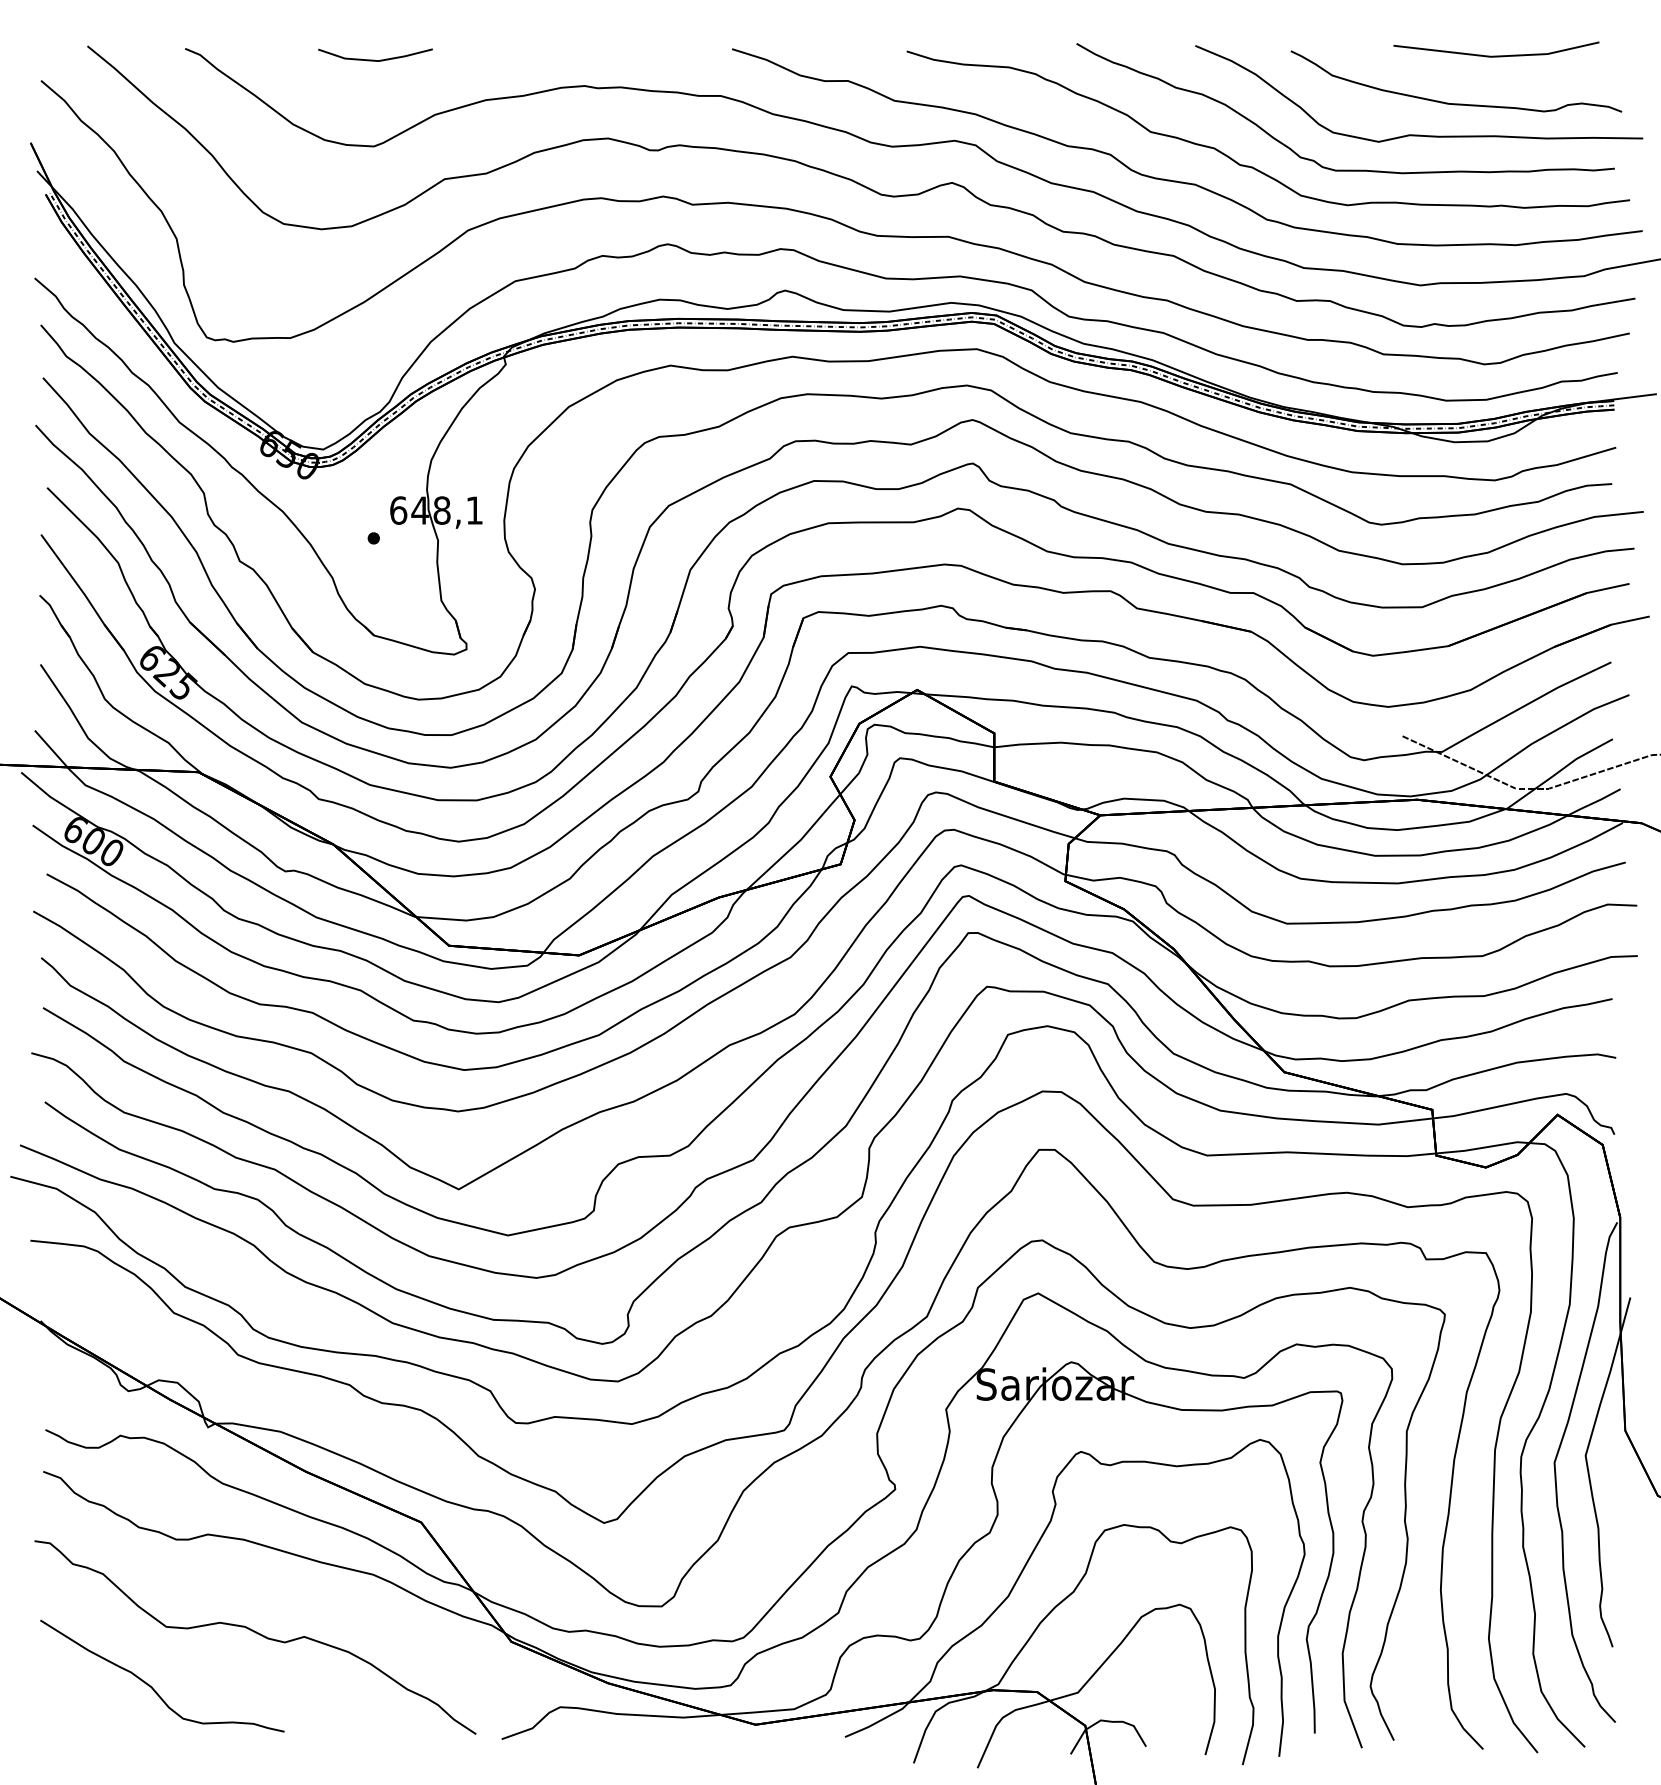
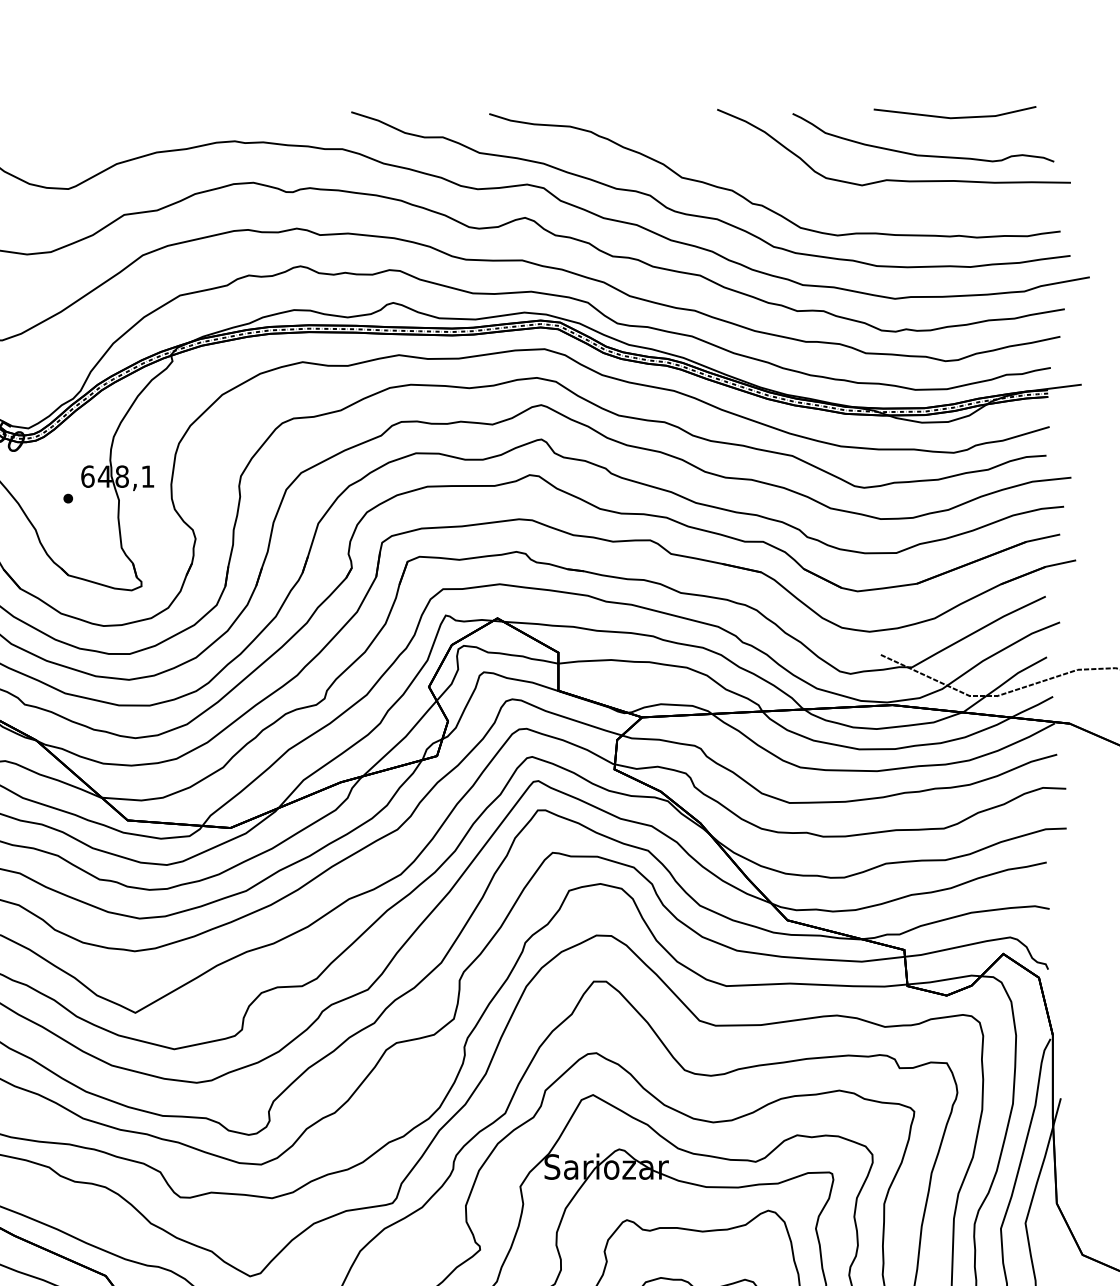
line: (374, 59) -> (68, 120), removed
curve: (1315, 160) -> (812, 200), removed

